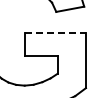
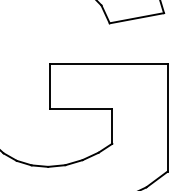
line: (56, 32) -> (110, 63), dashed -> solid

